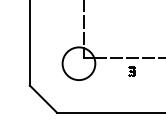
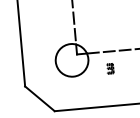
part: (131, 71) -> (109, 68), moved

